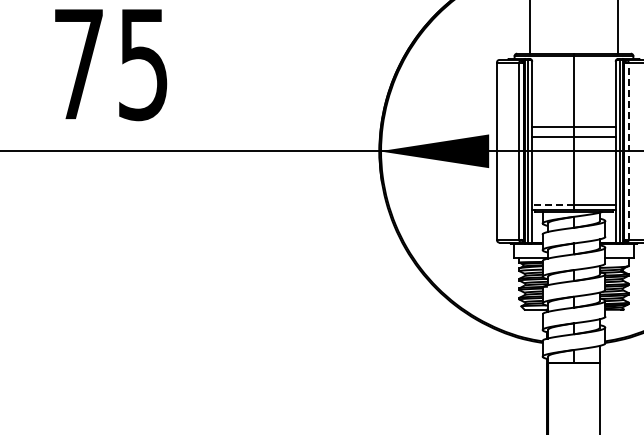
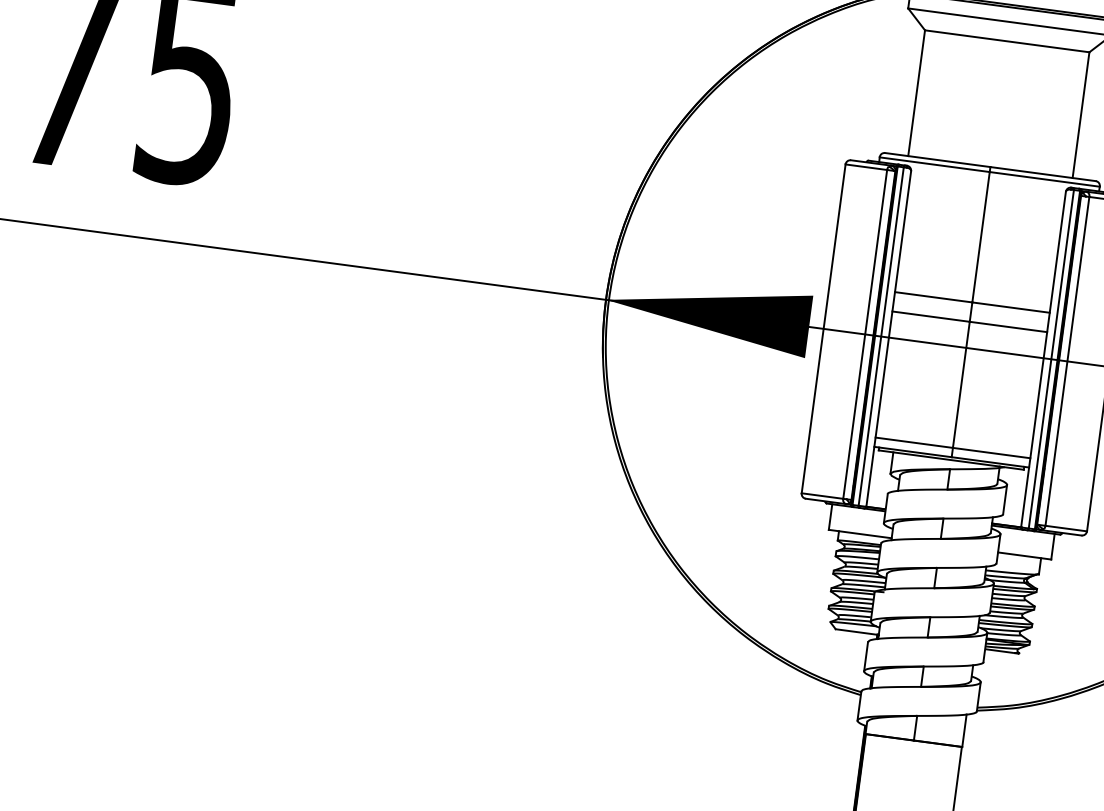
line: (628, 151) -> (1067, 361), dashed -> solid
line: (553, 205) -> (914, 443), dashed -> solid

